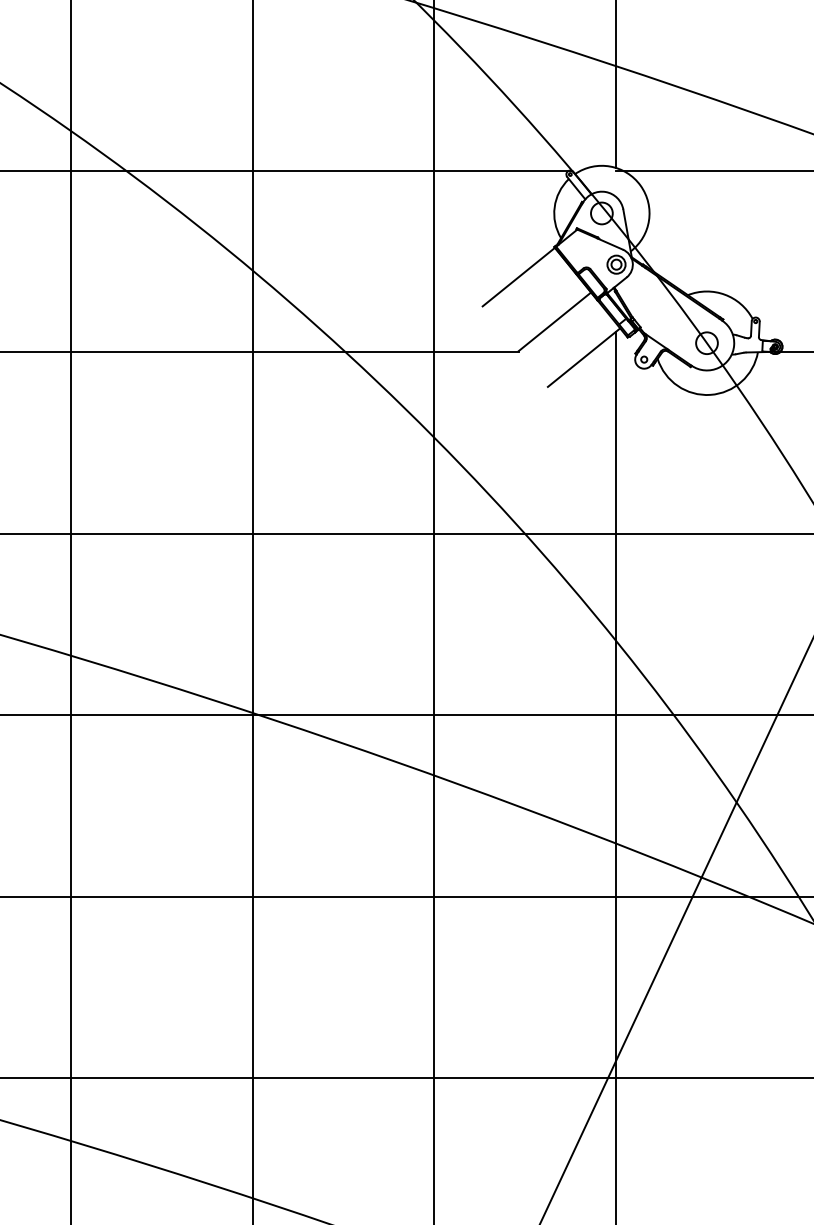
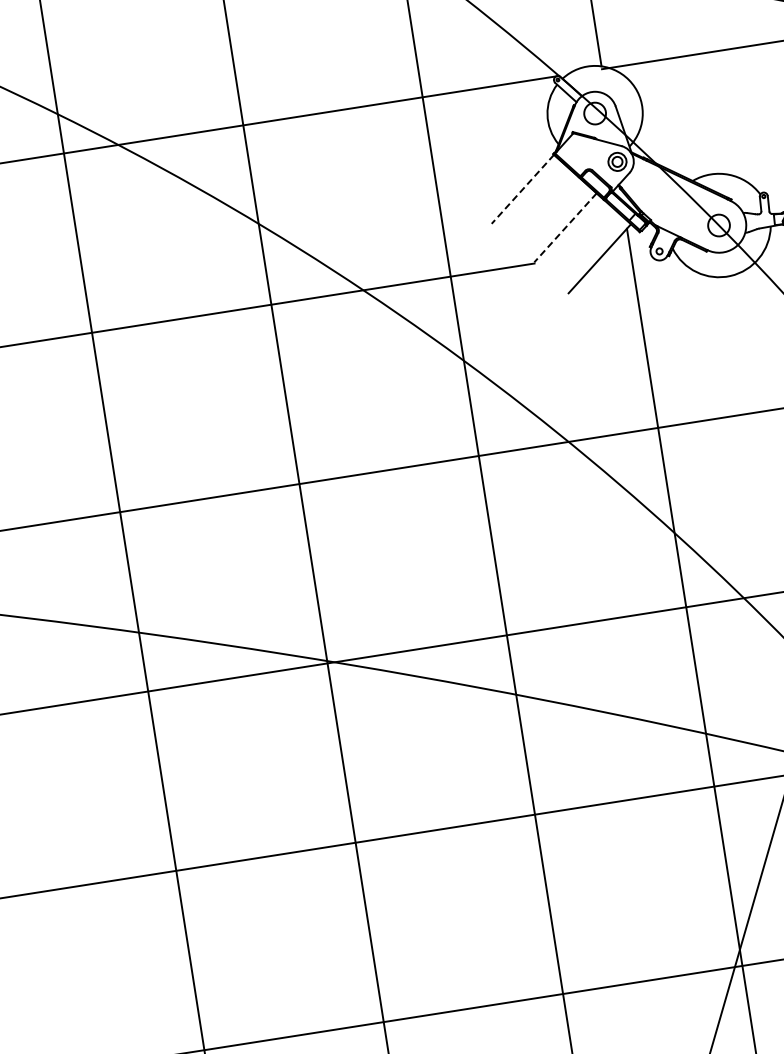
line: (518, 277) -> (522, 189), solid -> dashed
line: (554, 321) -> (565, 227), solid -> dashed

